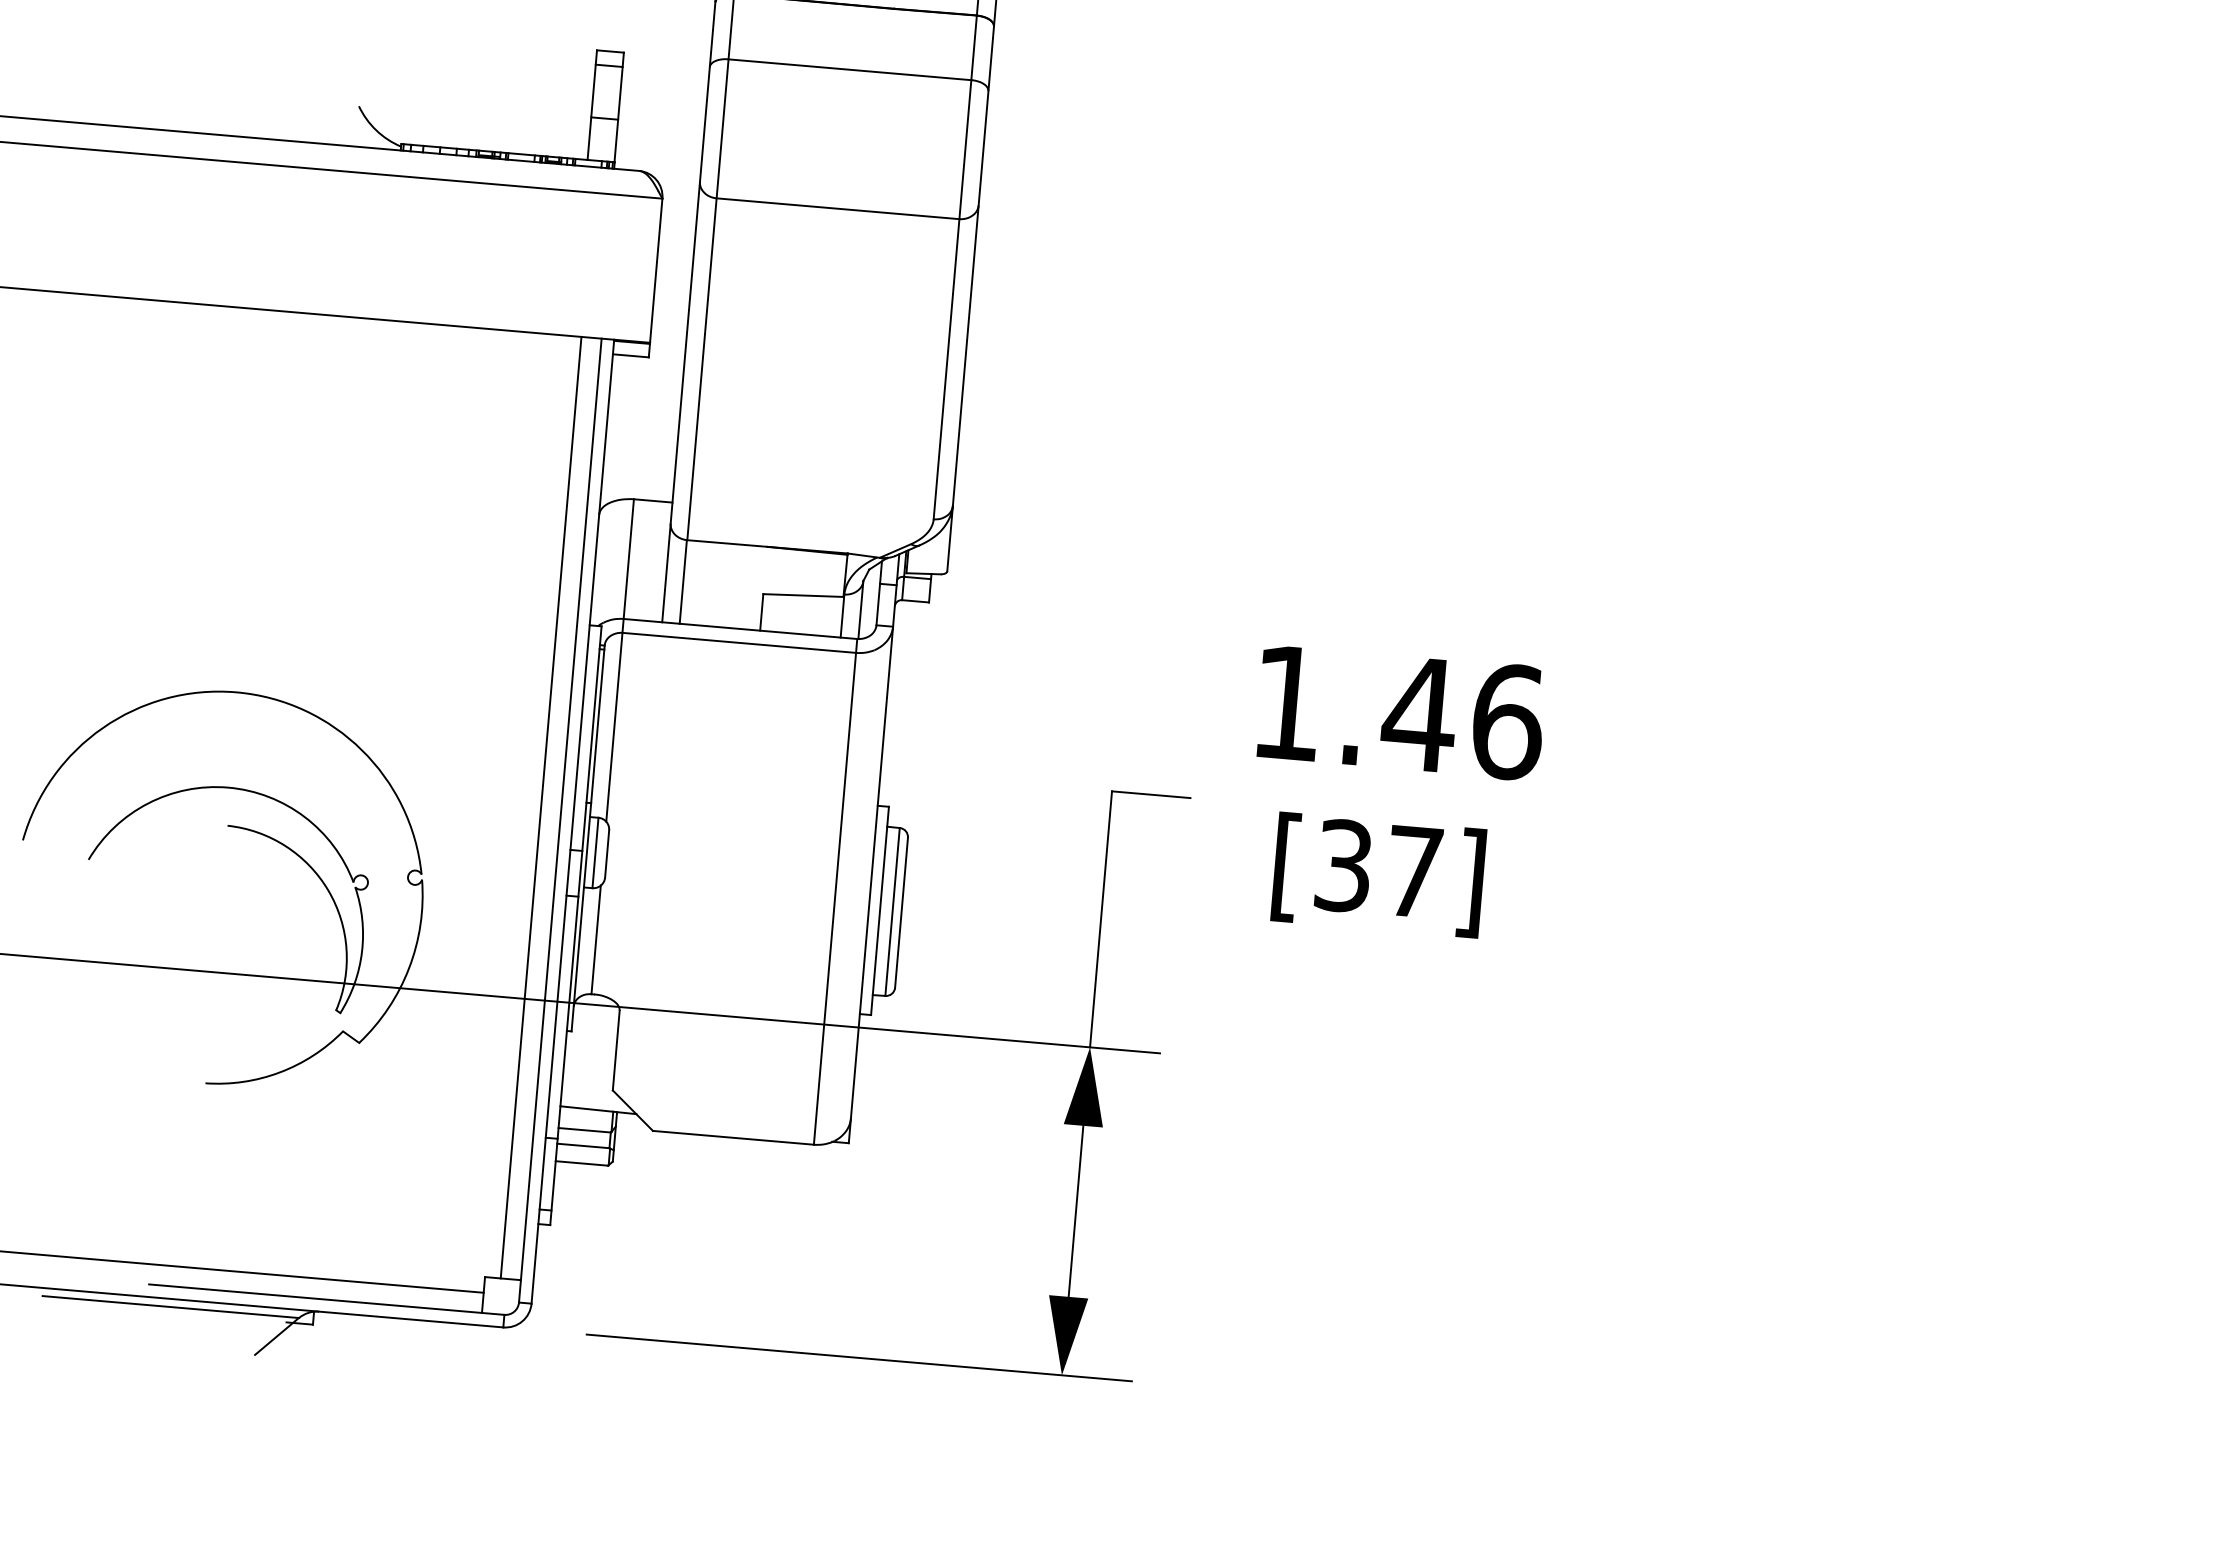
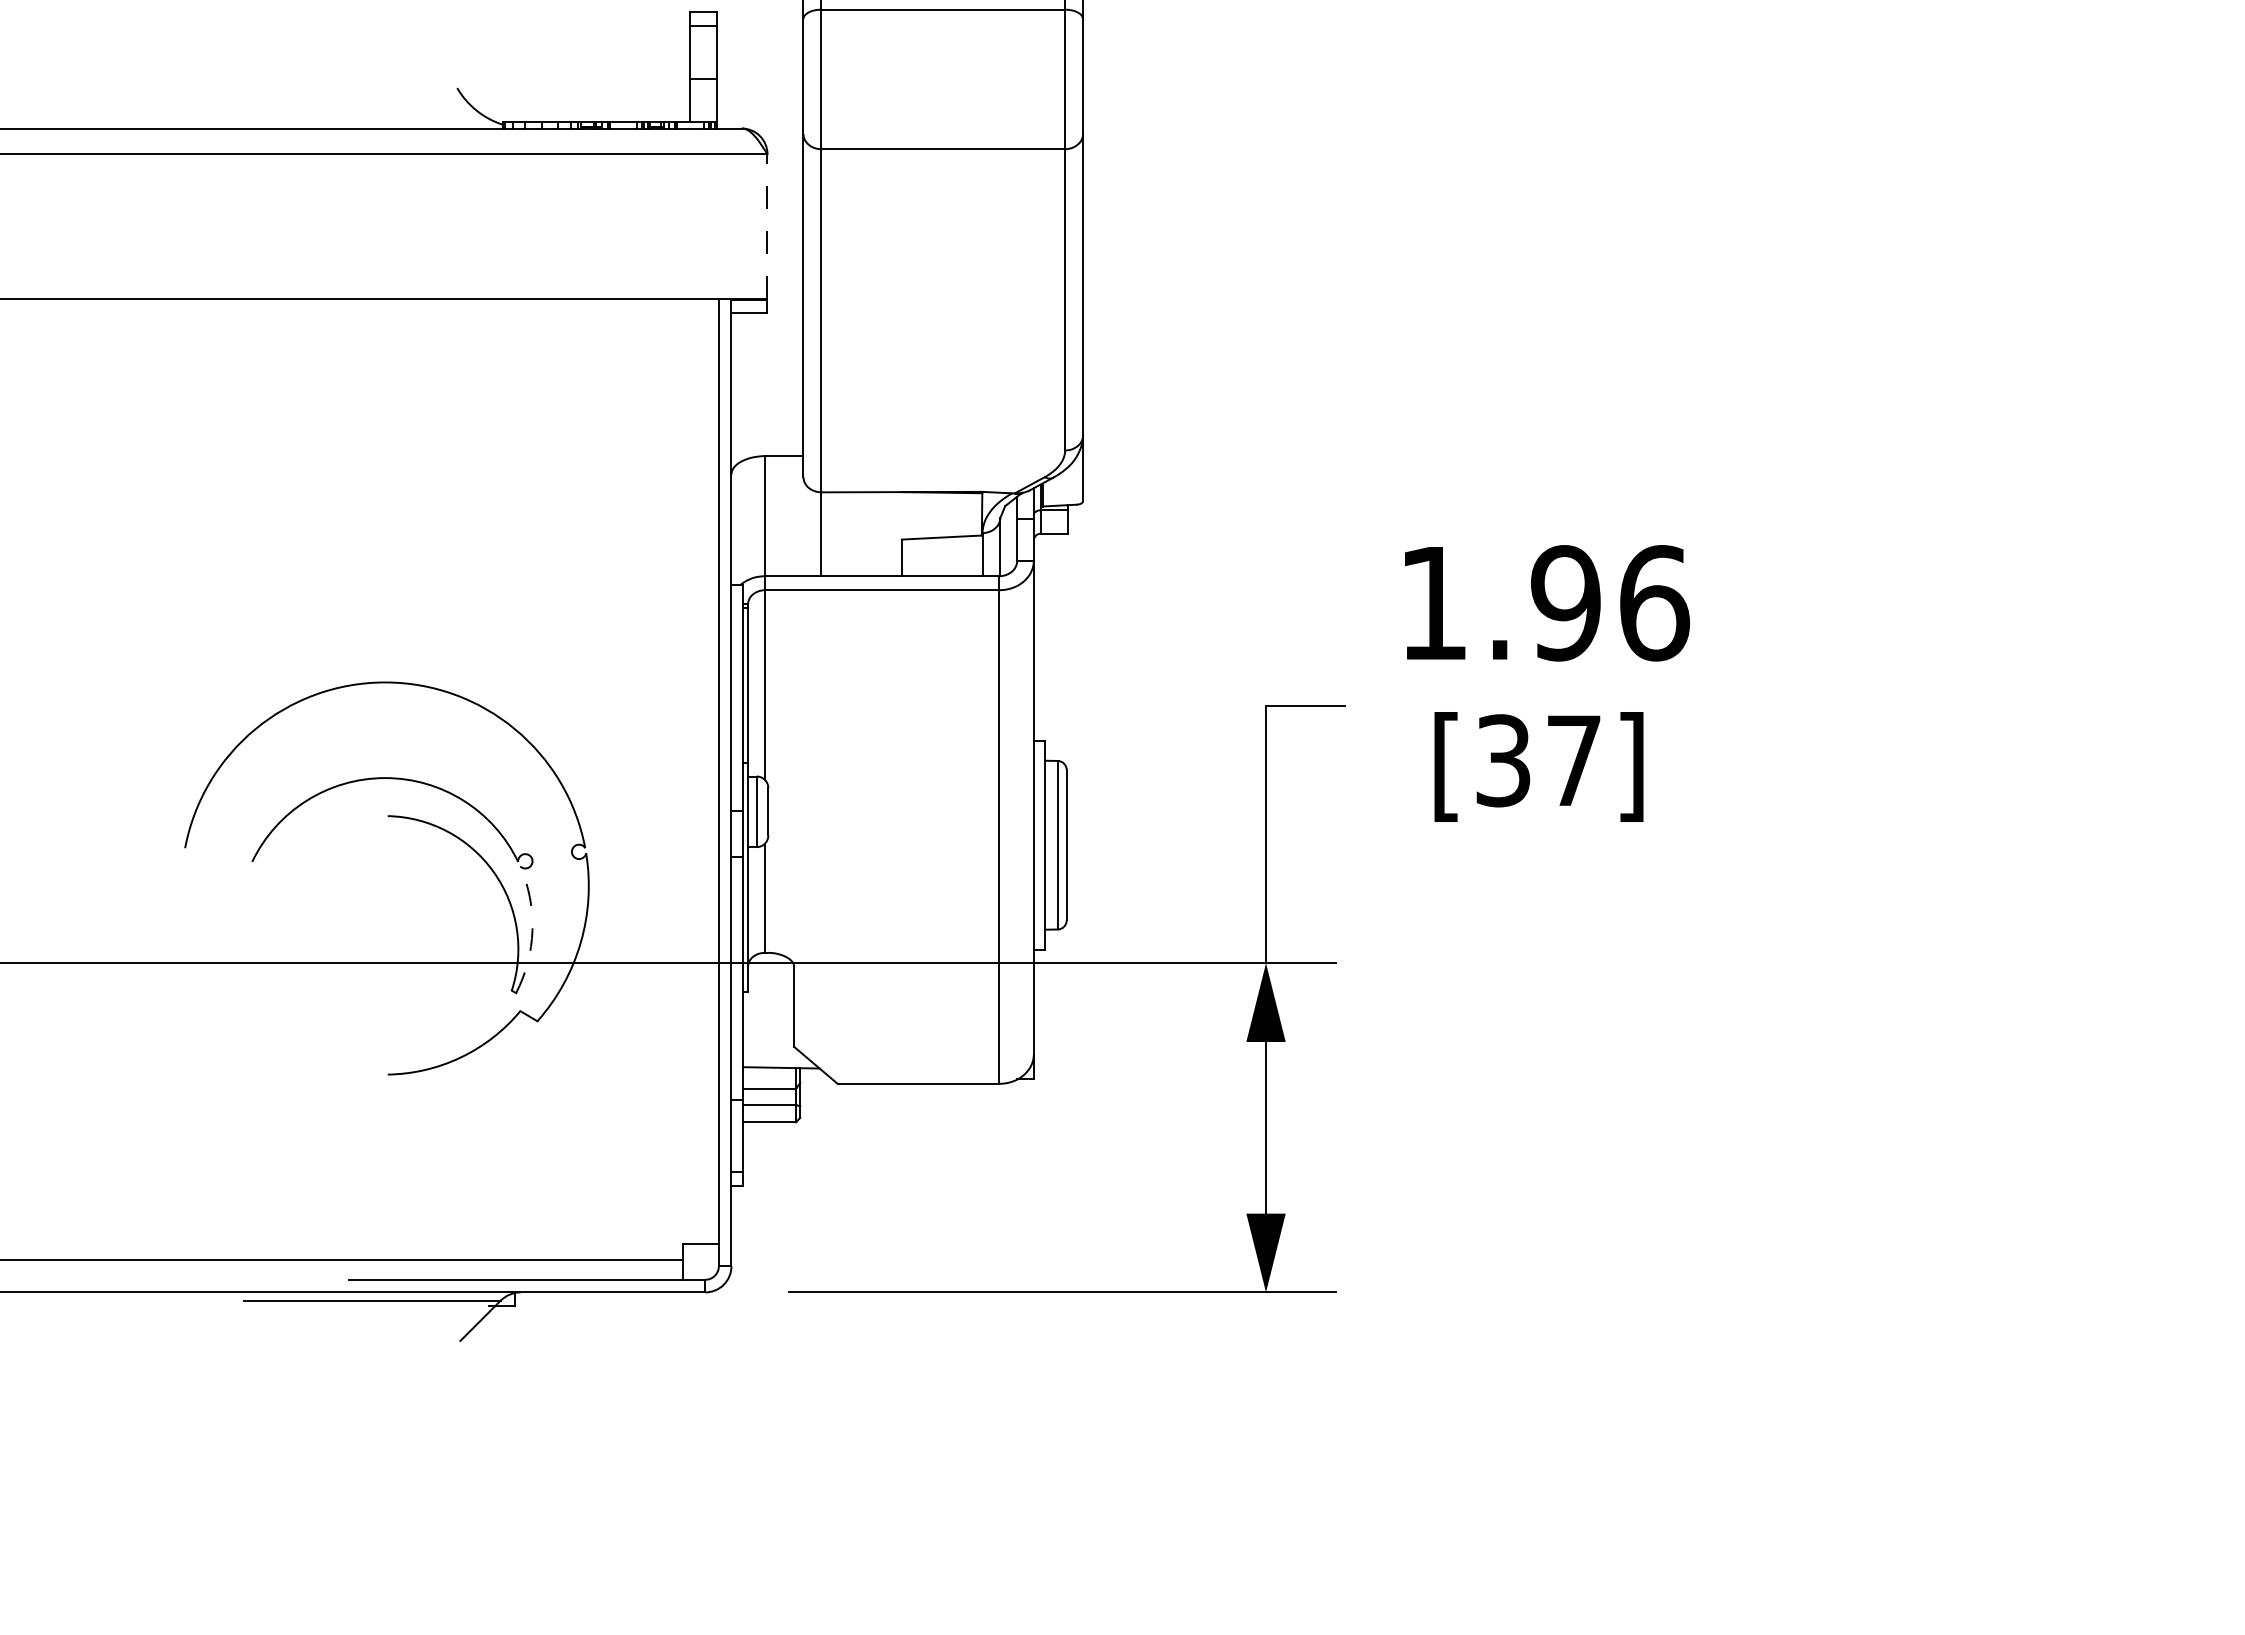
line: (656, 270) -> (767, 226), solid -> dashed
line: (666, 573) -> (803, 527), removed
text: (1419, 714) -> (1565, 603), 1.46 -> 1.96
line: (541, 806) -> (698, 770), removed
arc: (362, 952) -> (532, 930), solid -> dashed

